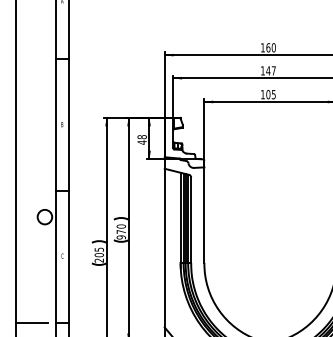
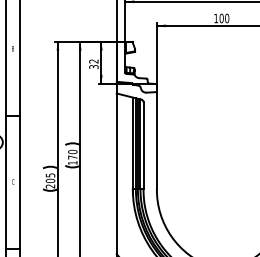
text: (273, 94) -> (226, 18), 105 -> 100
text: (141, 139) -> (93, 63), 48 -> 32
text: (120, 237) -> (71, 163), 970 -> 170

